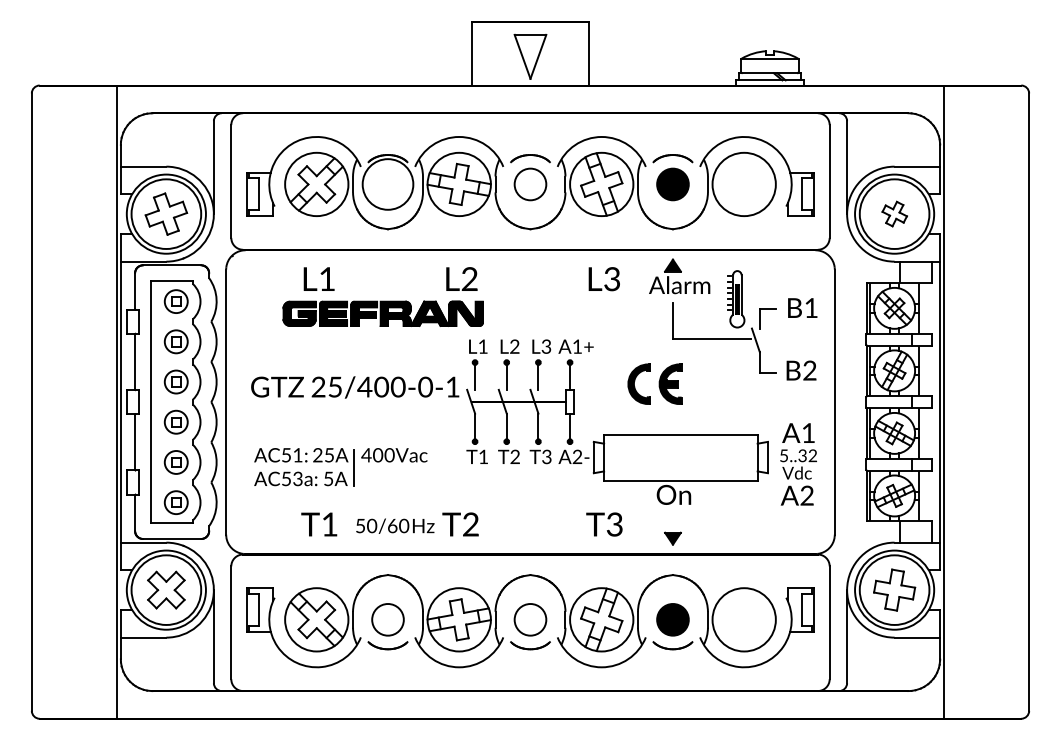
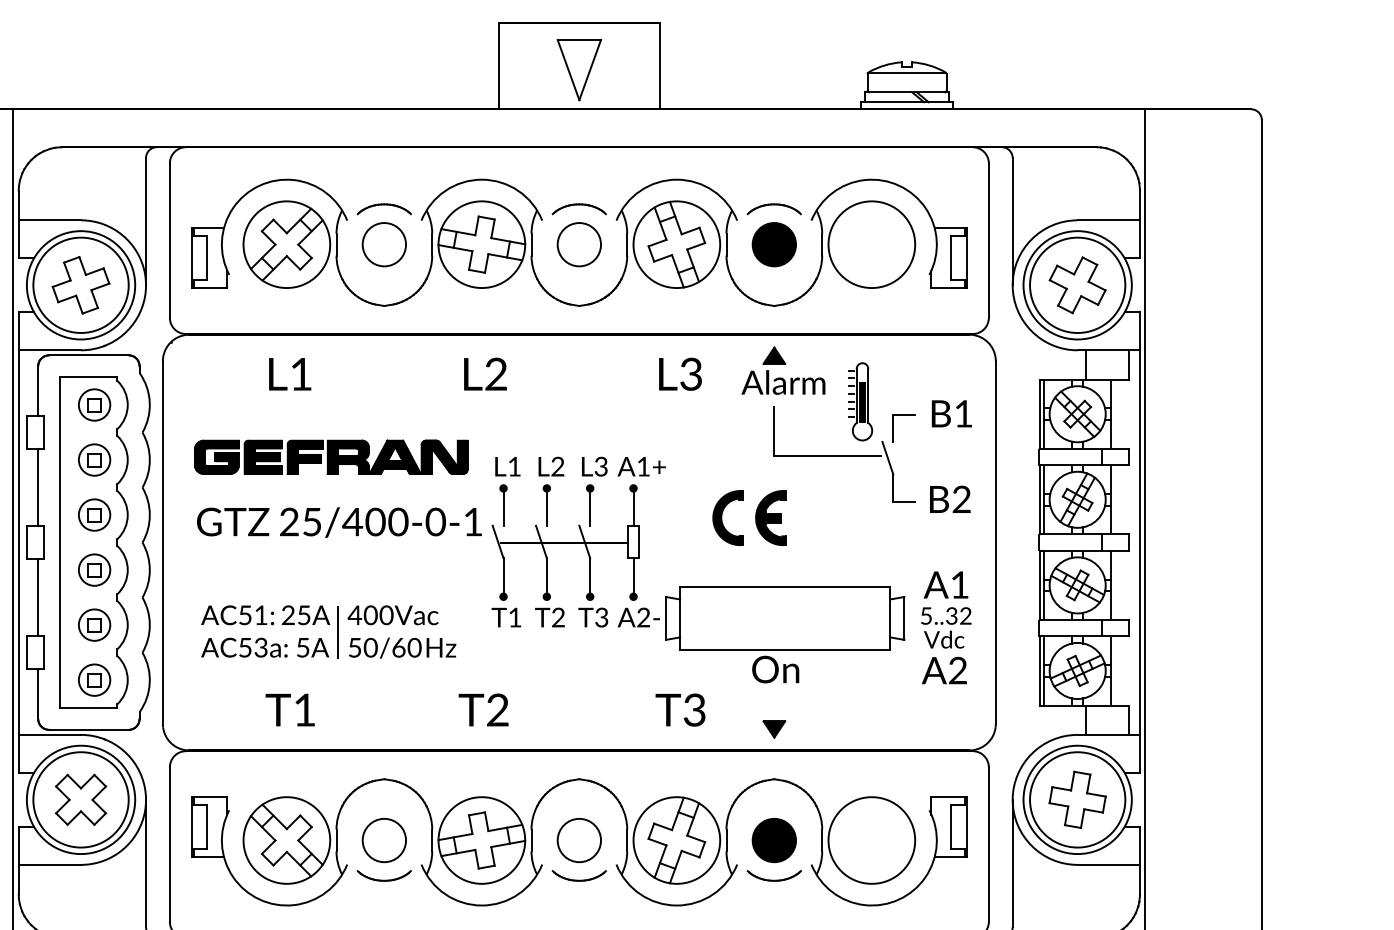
circle: (387, 184) -> (383, 244), size x0.62
part: (894, 213) -> (1077, 284), size x1.67
part: (382, 313) -> (330, 456), moved
text: (395, 525) -> (402, 647), moved

